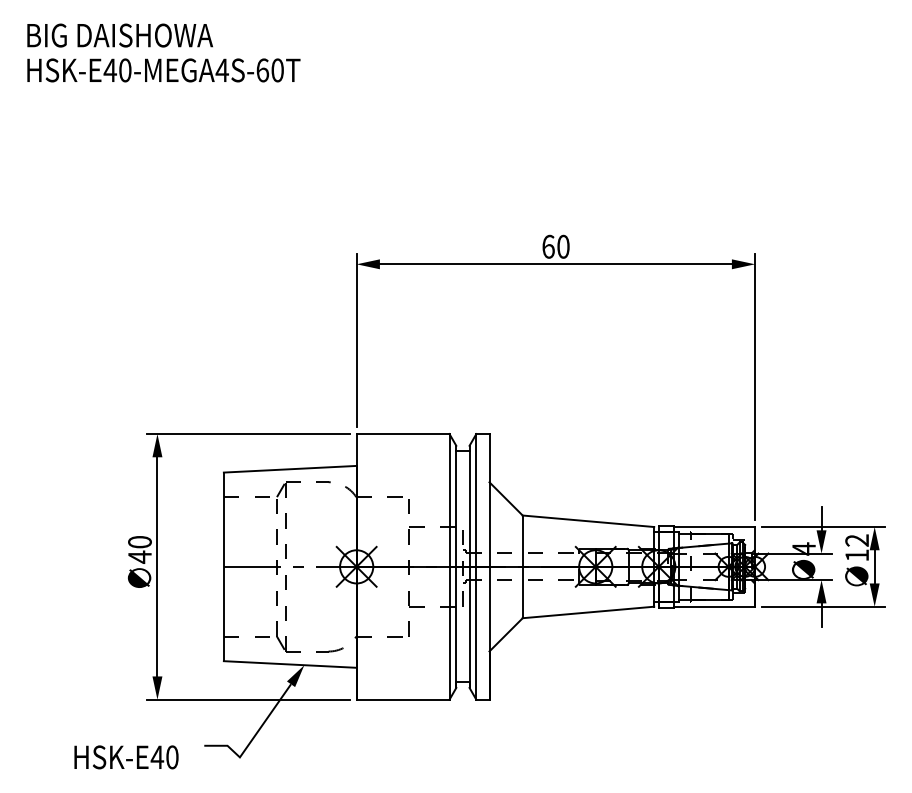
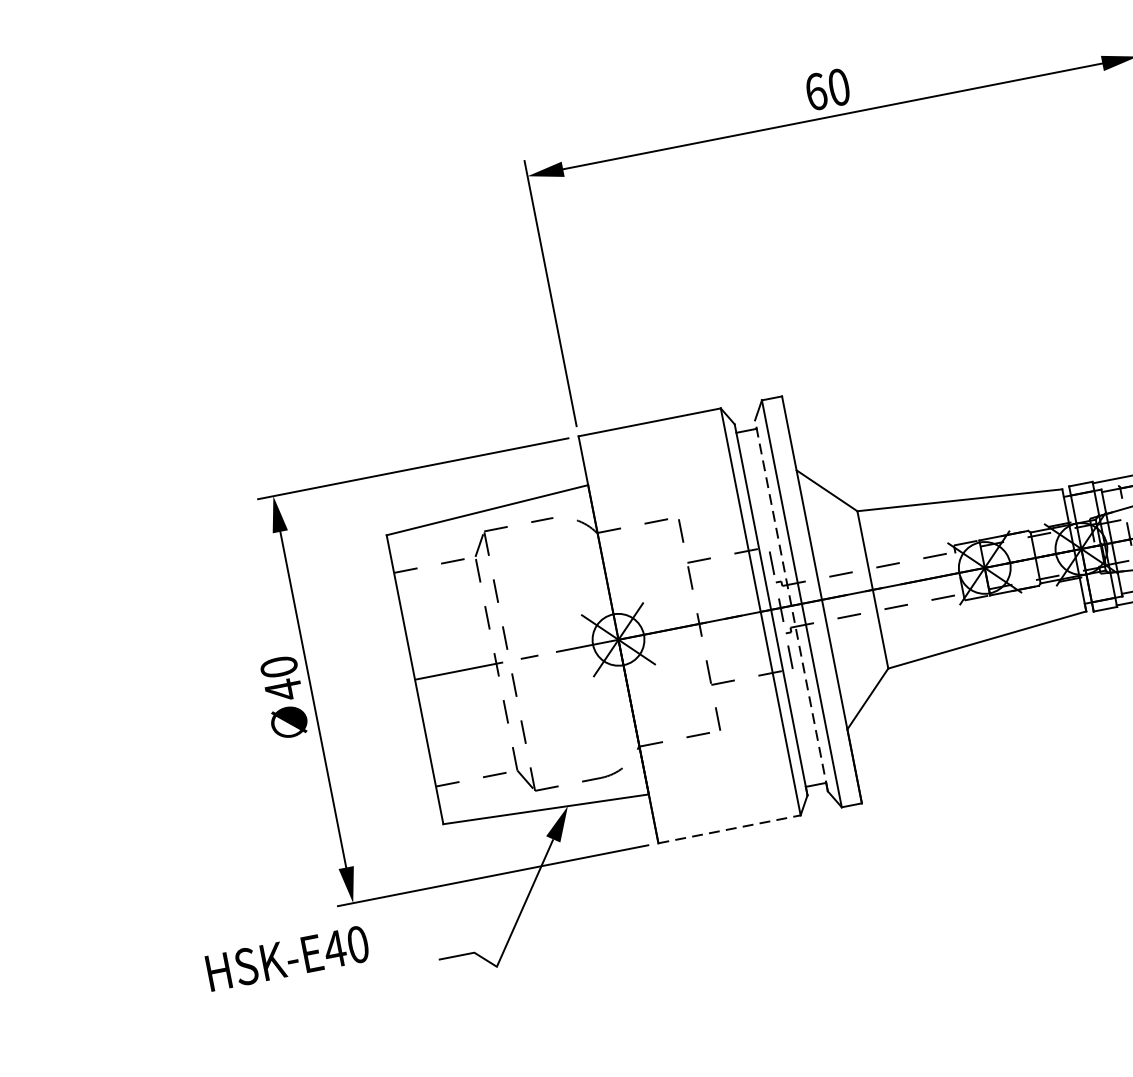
line: (469, 566) -> (791, 605), solid -> dashed
line: (403, 699) -> (730, 828), solid -> dashed
text: (126, 757) -> (287, 958), moved

